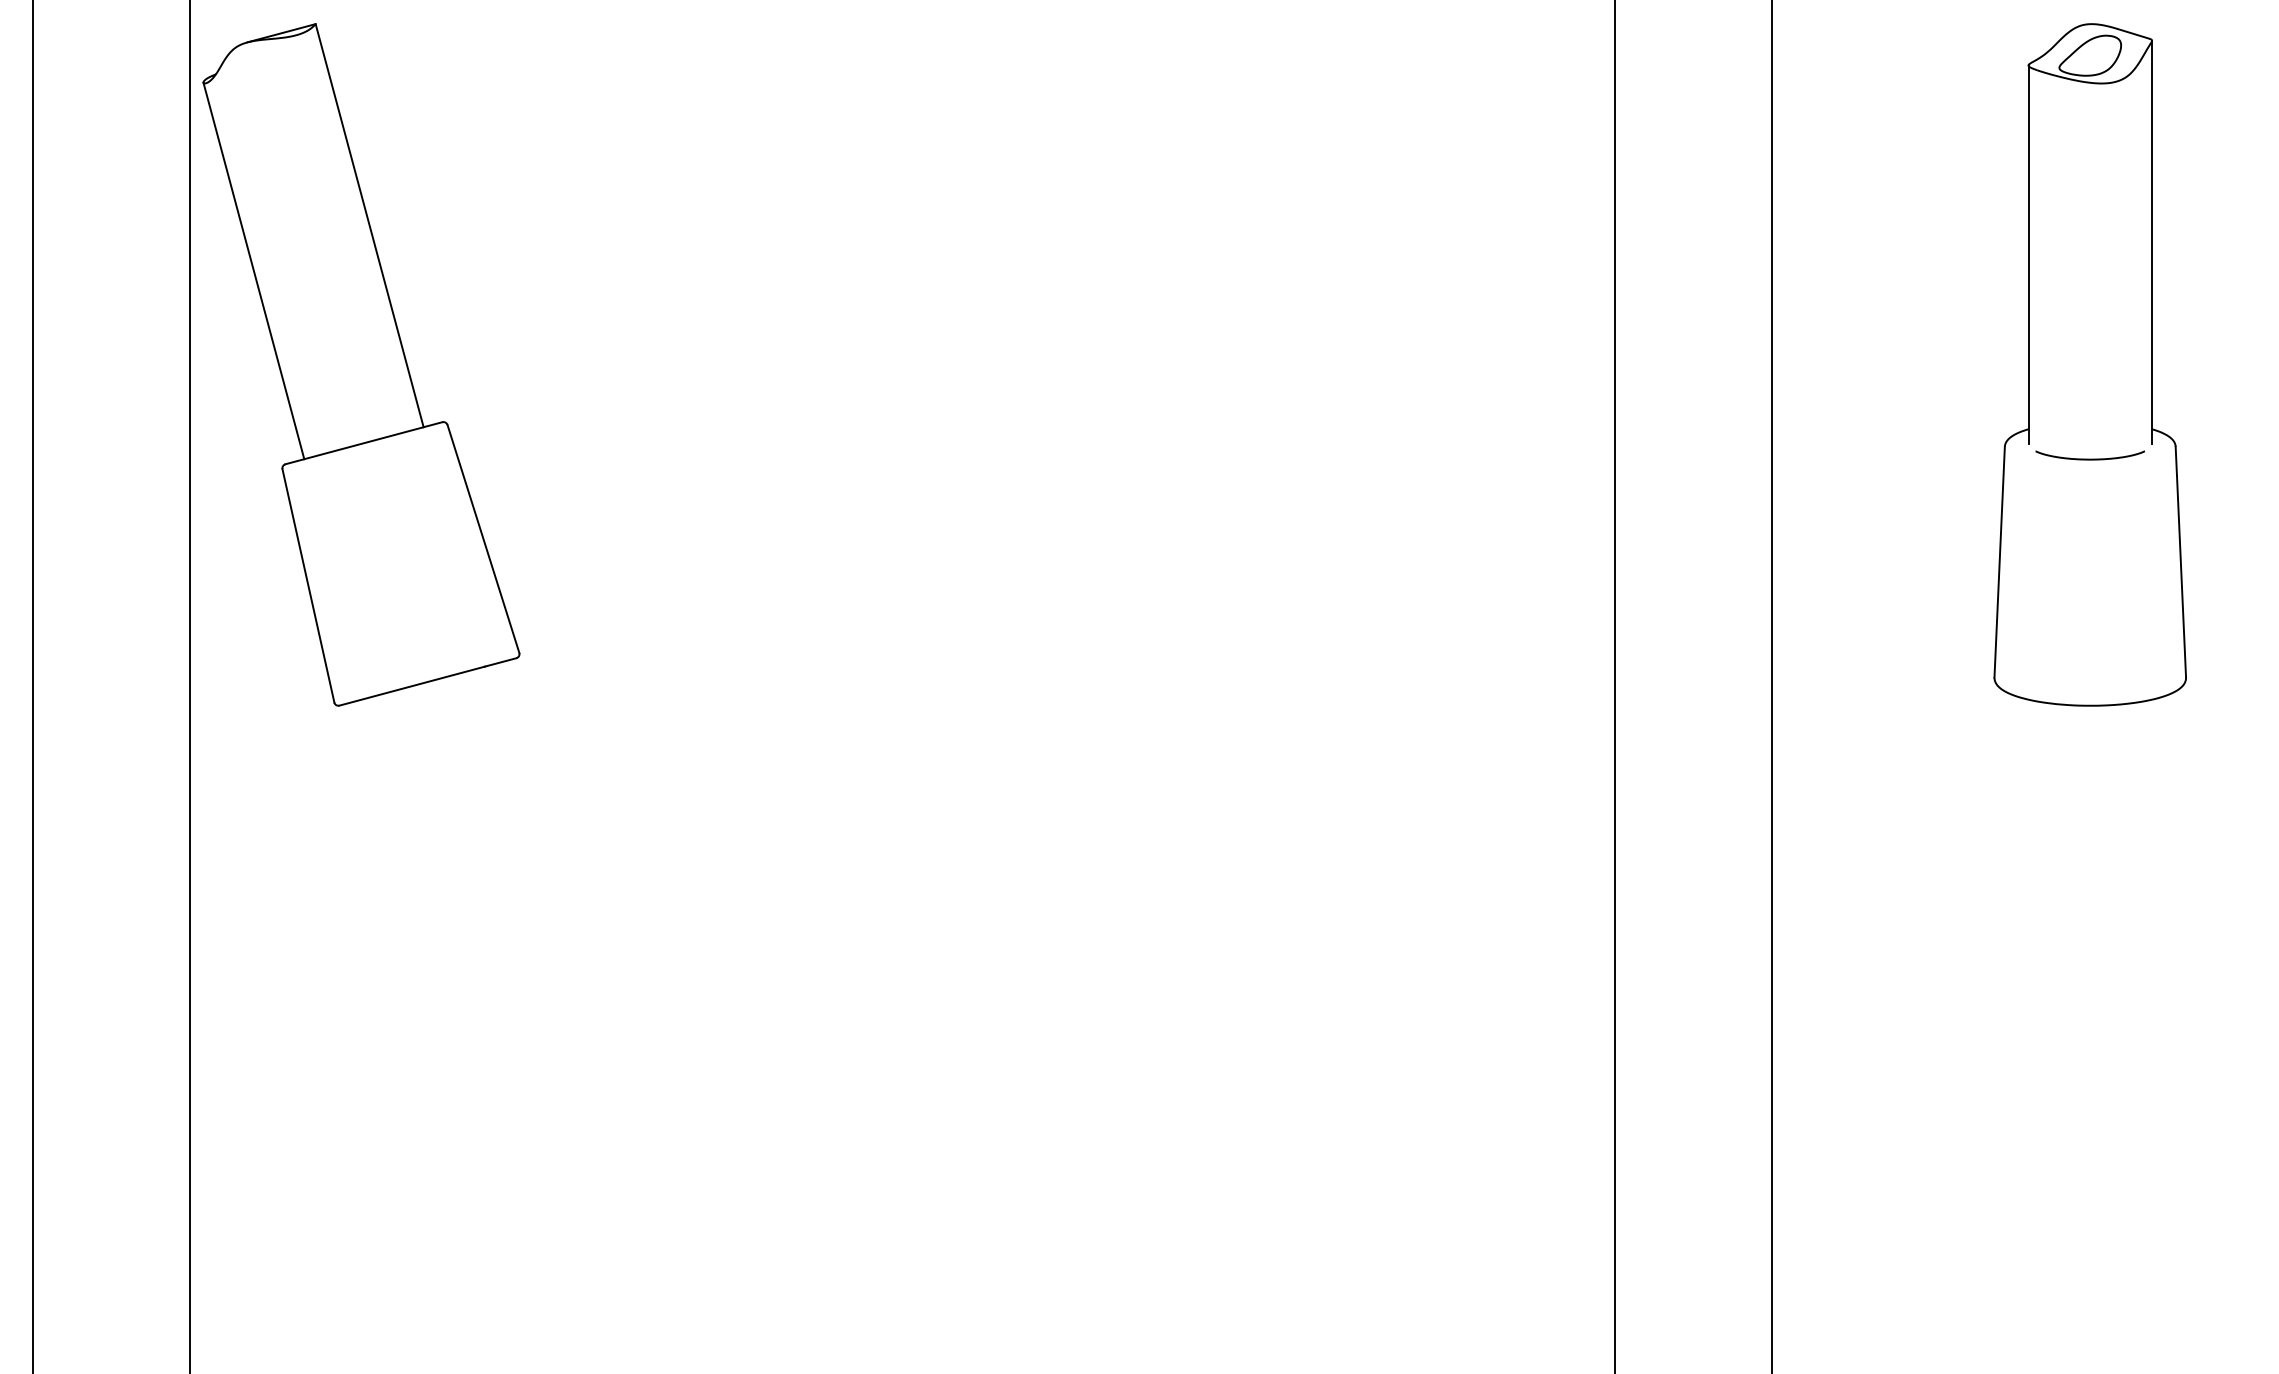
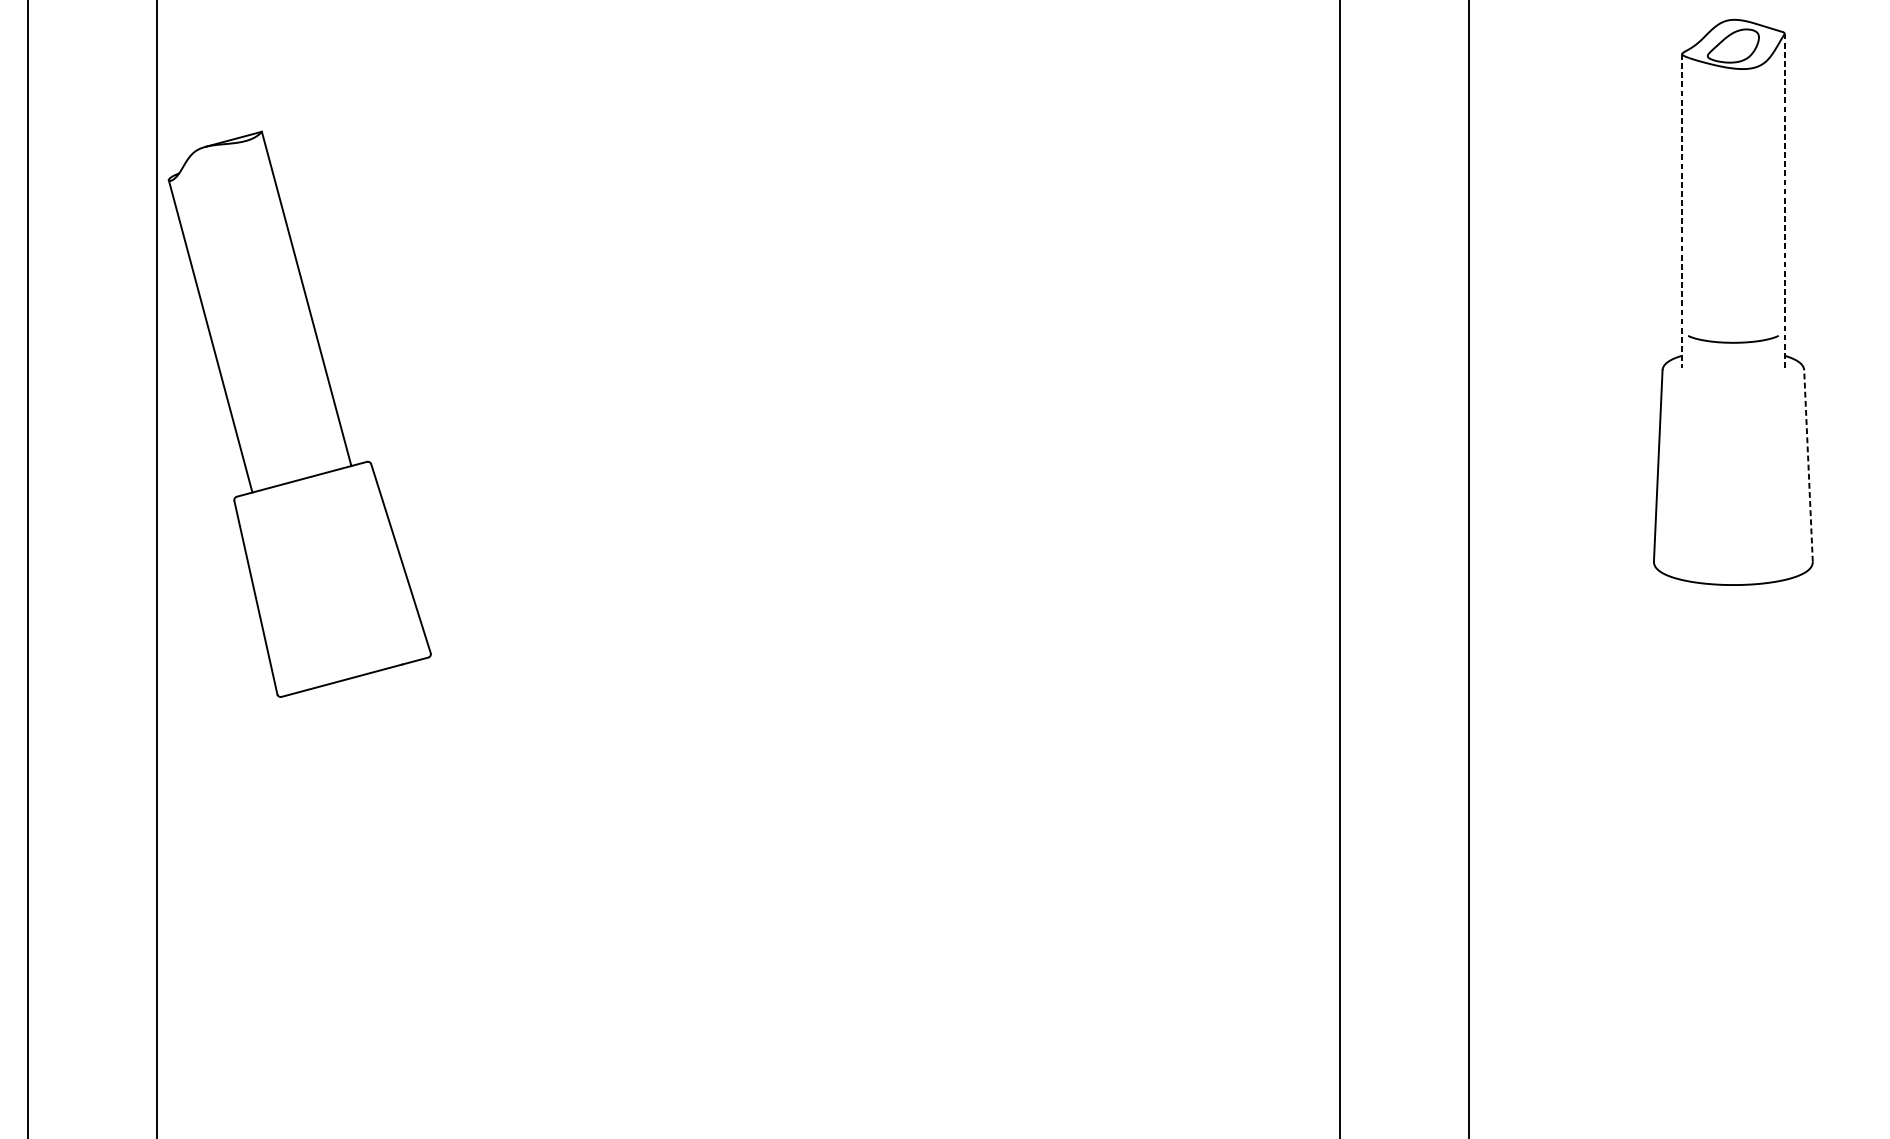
line: (2152, 242) -> (1784, 200), solid -> dashed
line: (2028, 255) -> (1682, 211), solid -> dashed
part: (361, 364) -> (299, 414), moved
curve: (2089, 458) -> (1732, 341), moved
line: (2180, 561) -> (1808, 465), solid -> dashed

